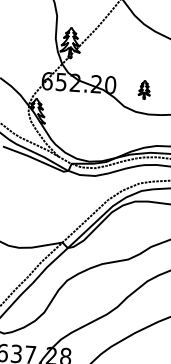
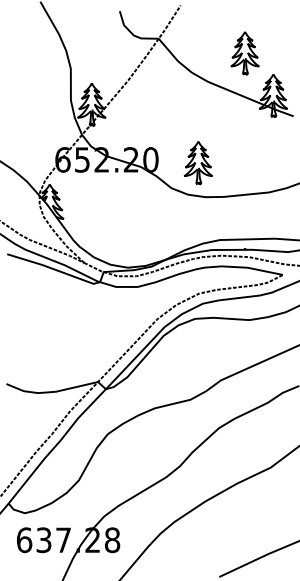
part: (143, 89) -> (197, 163), size x1.67

